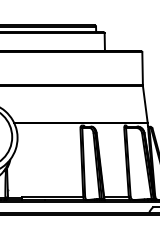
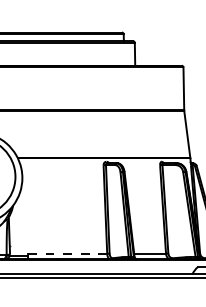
line: (52, 196) -> (67, 253), solid -> dashed

